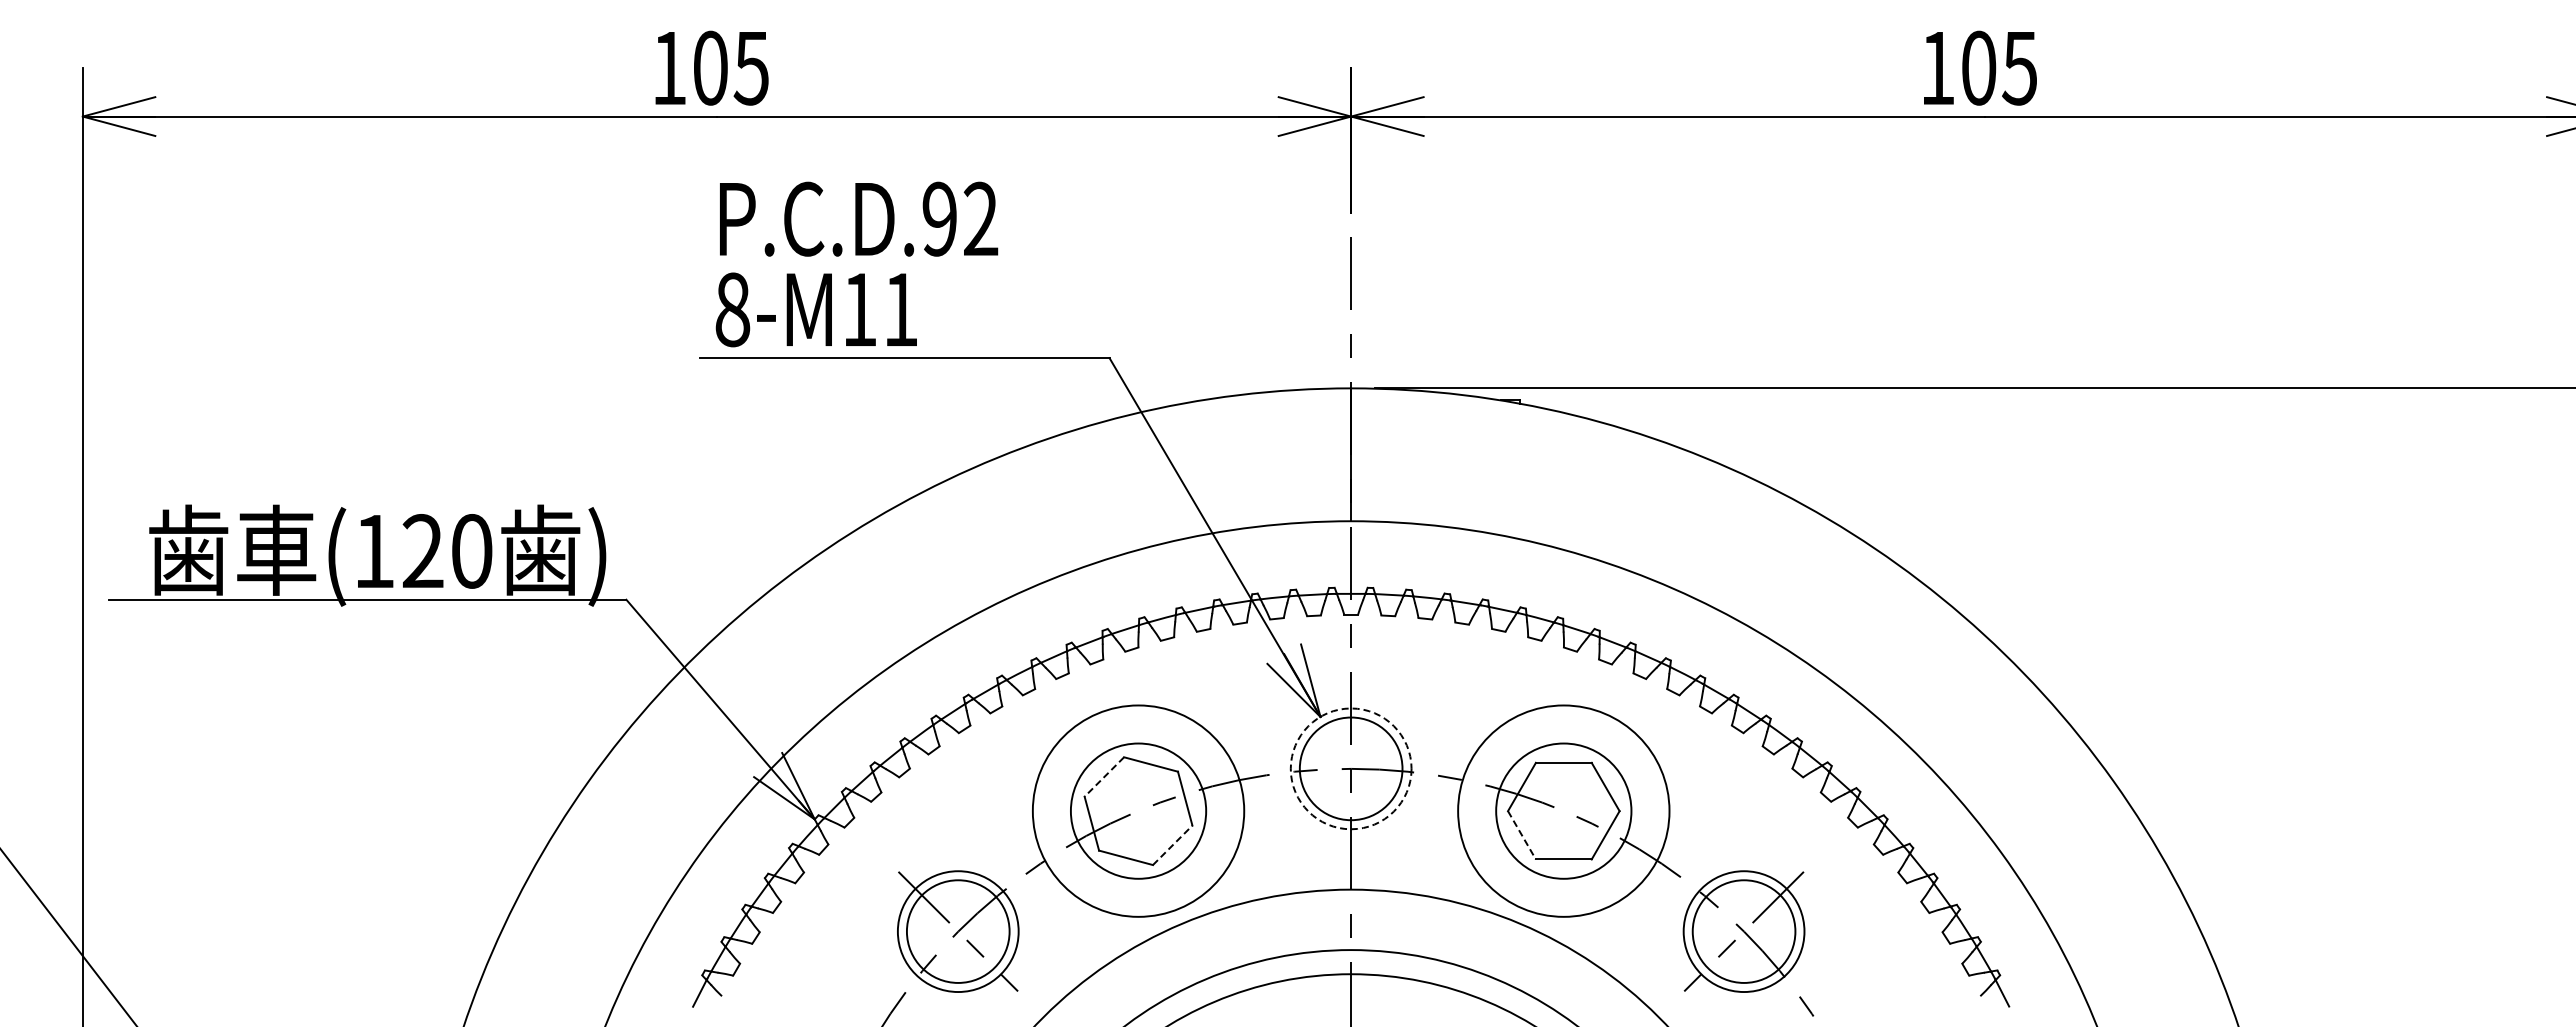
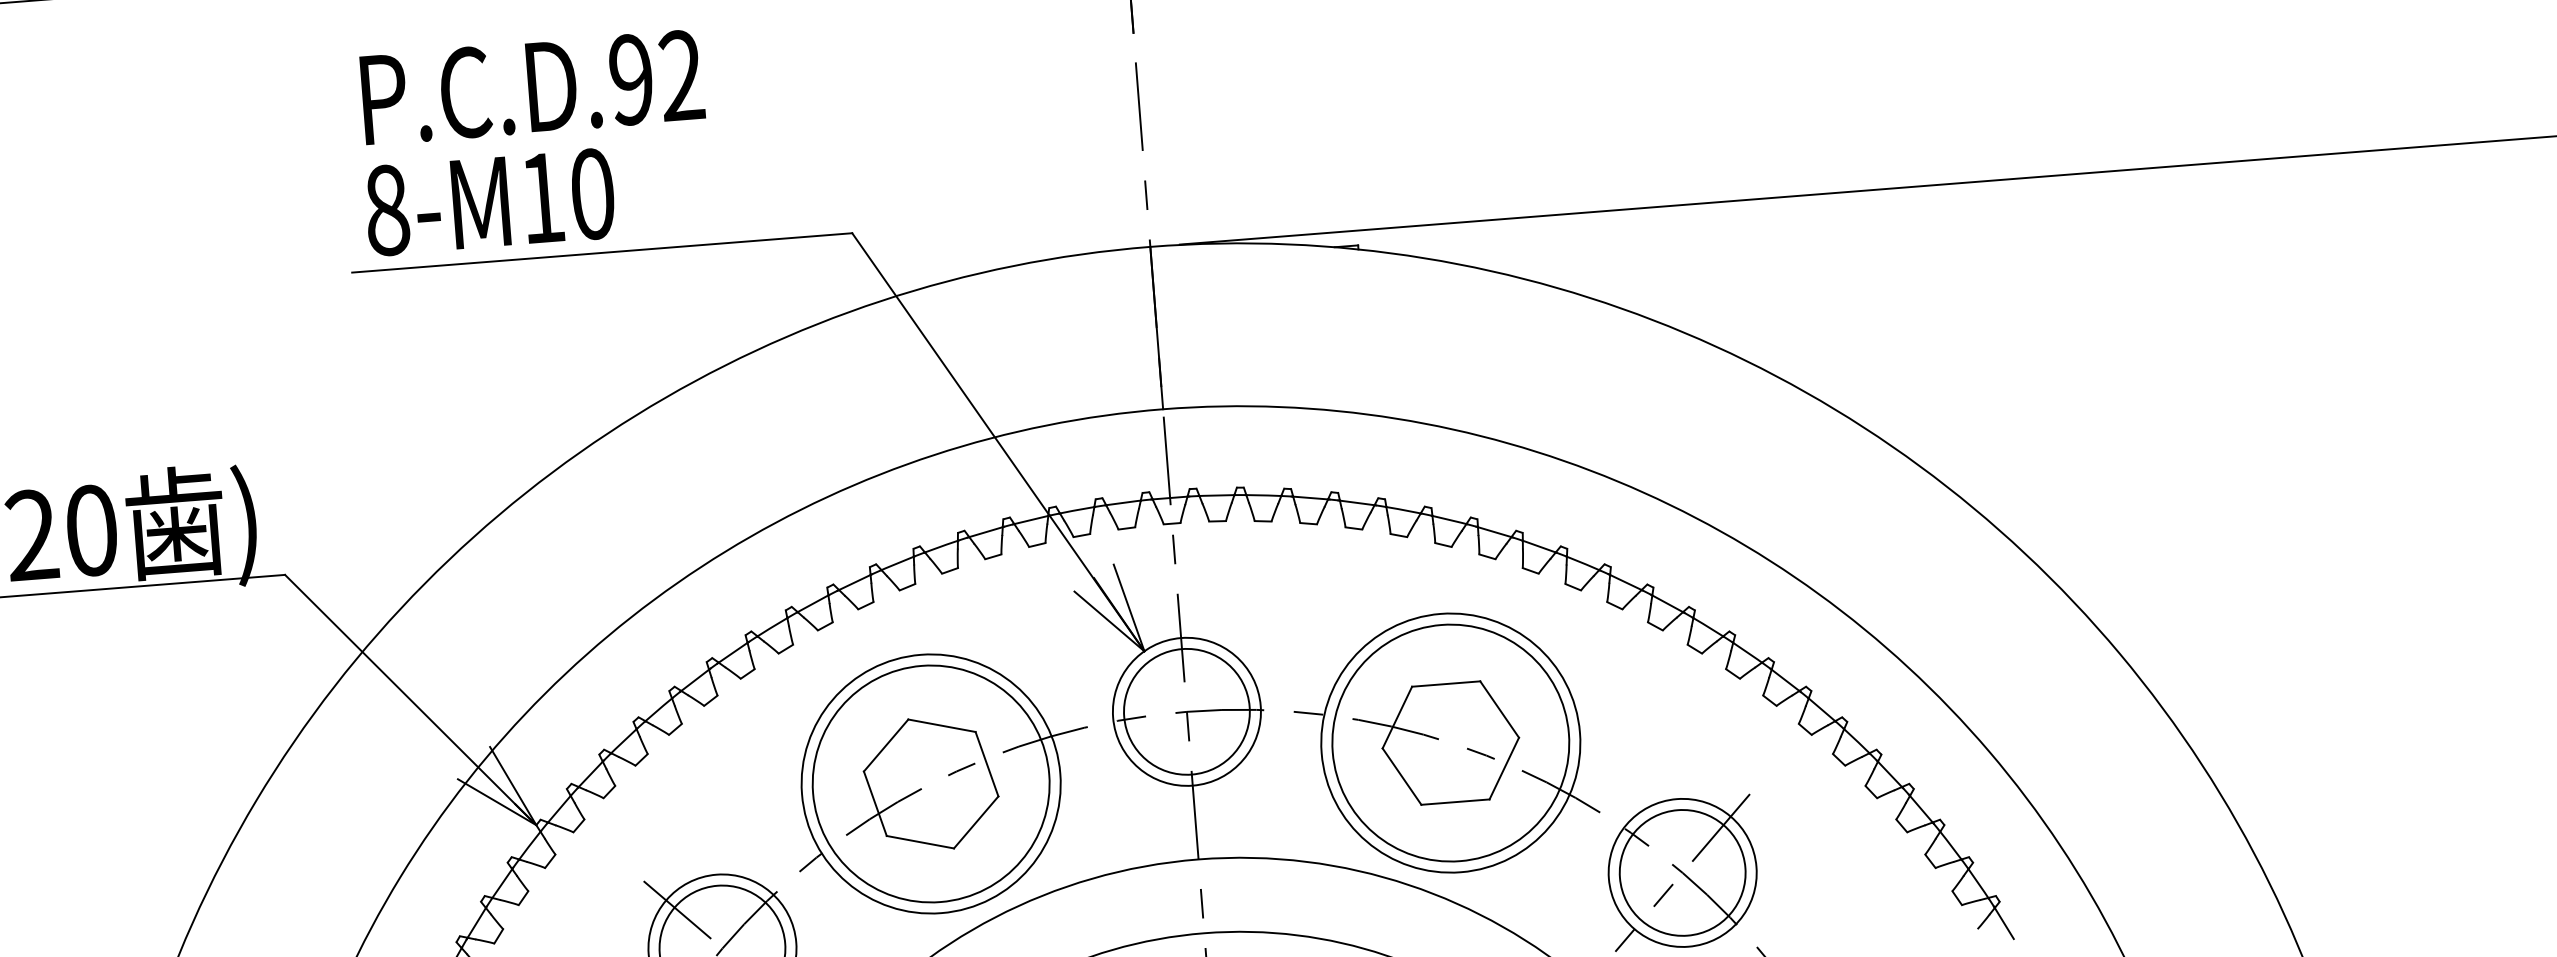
text: (901, 309) -> (593, 193), 8-M11 -> 8-M10
circle: (1350, 768) -> (1186, 711), dashed -> solid
line: (1104, 777) -> (886, 746), dashed -> solid
circle: (1138, 810) -> (931, 783), size x1.43
circle: (1563, 810) -> (1450, 742), size x1.43
line: (1521, 835) -> (1401, 776), dashed -> solid
line: (1172, 845) -> (975, 822), dashed -> solid

